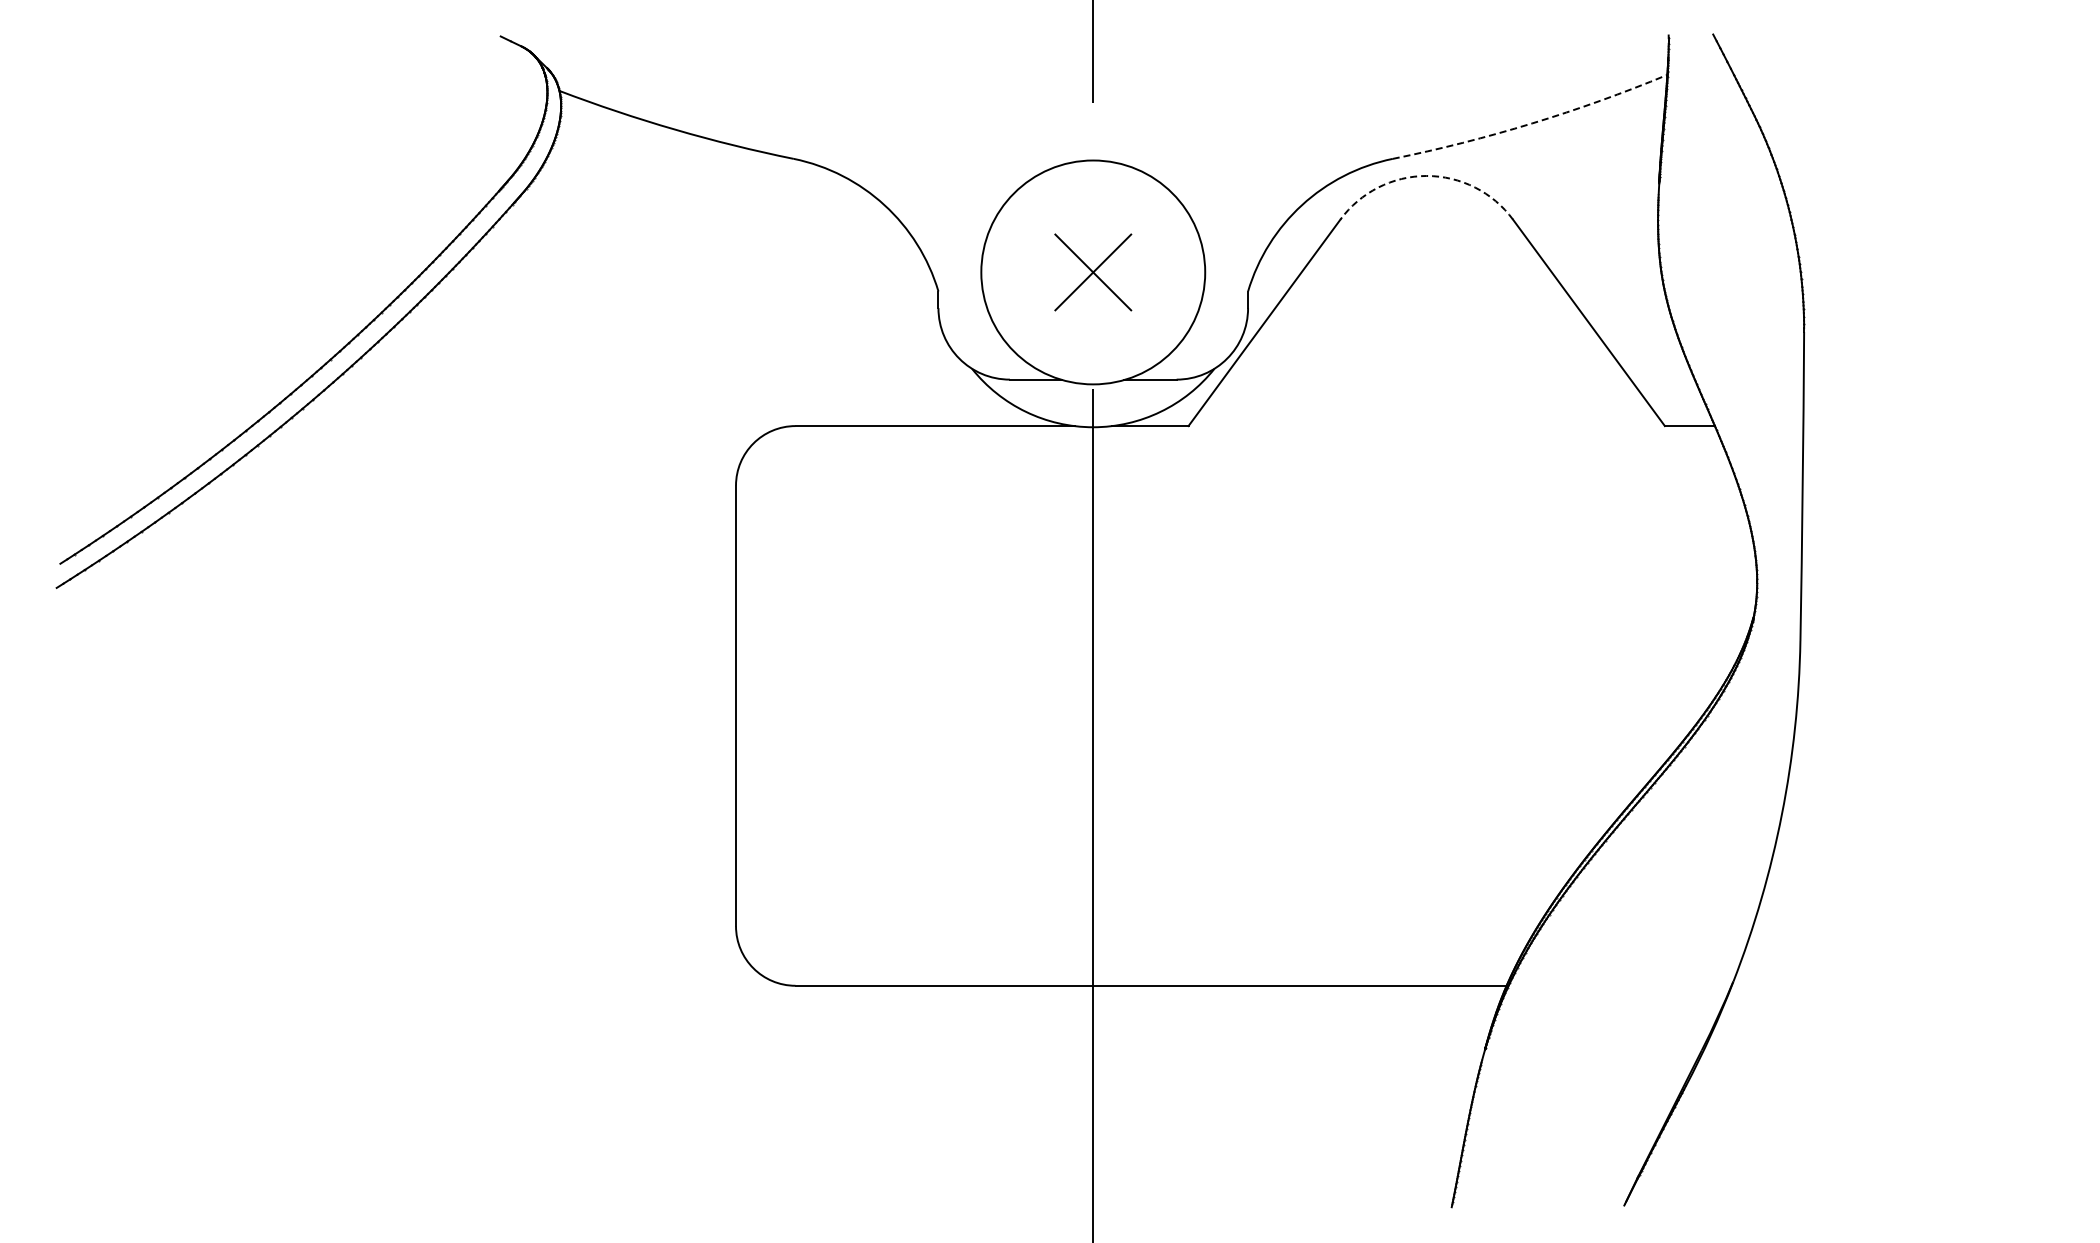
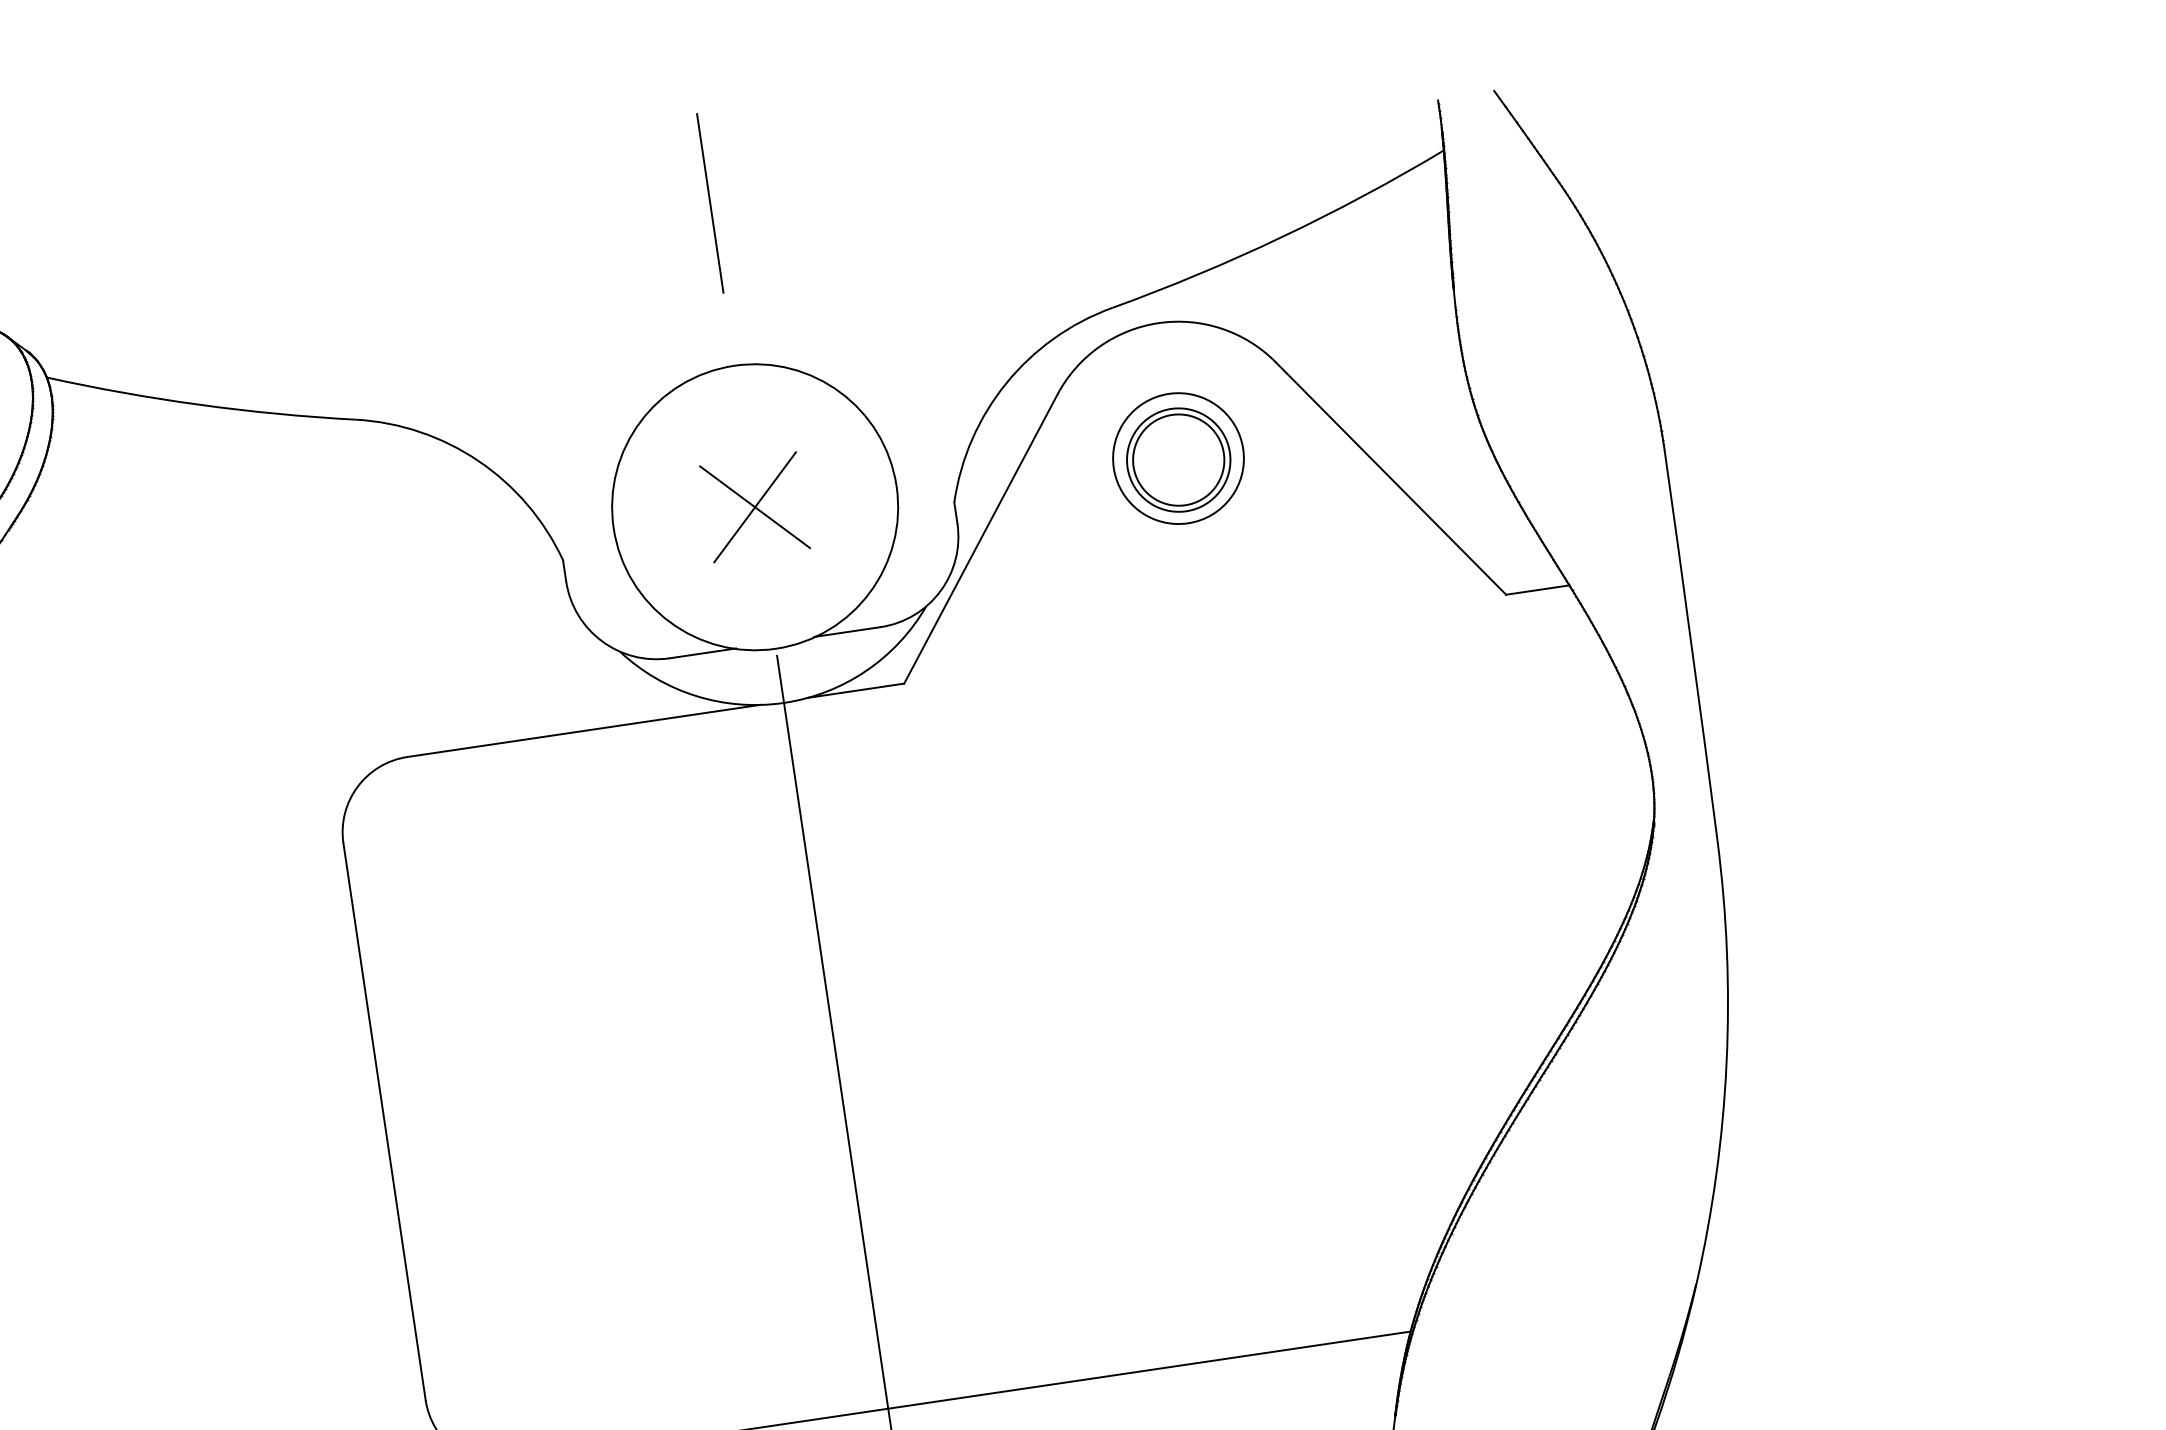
arc: (1532, 123) -> (1282, 237), dashed -> solid
arc: (1426, 175) -> (1158, 322), dashed -> solid
part: (1426, 283) -> (1178, 459), added

